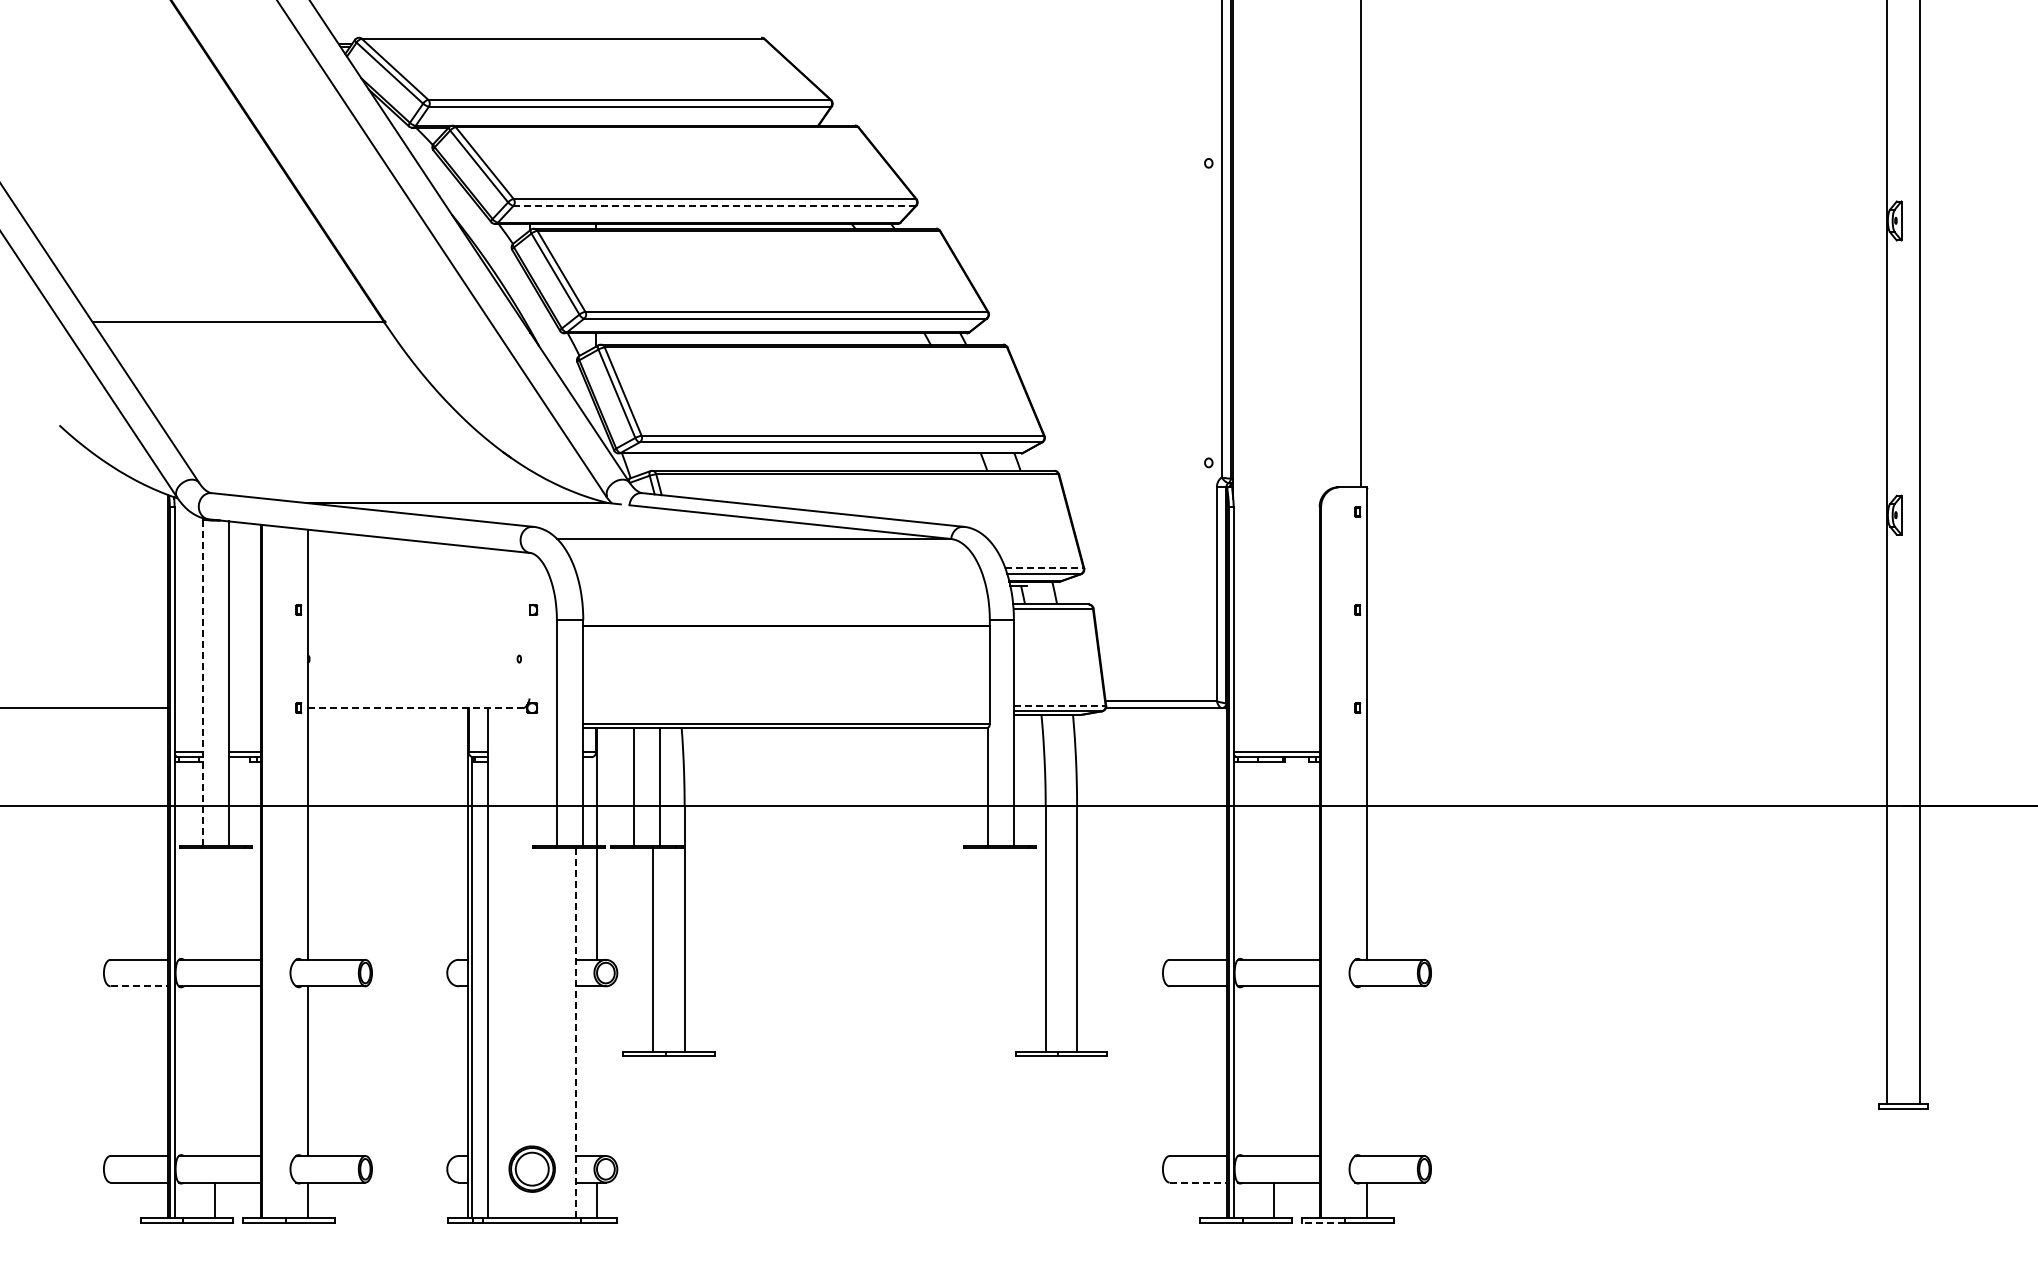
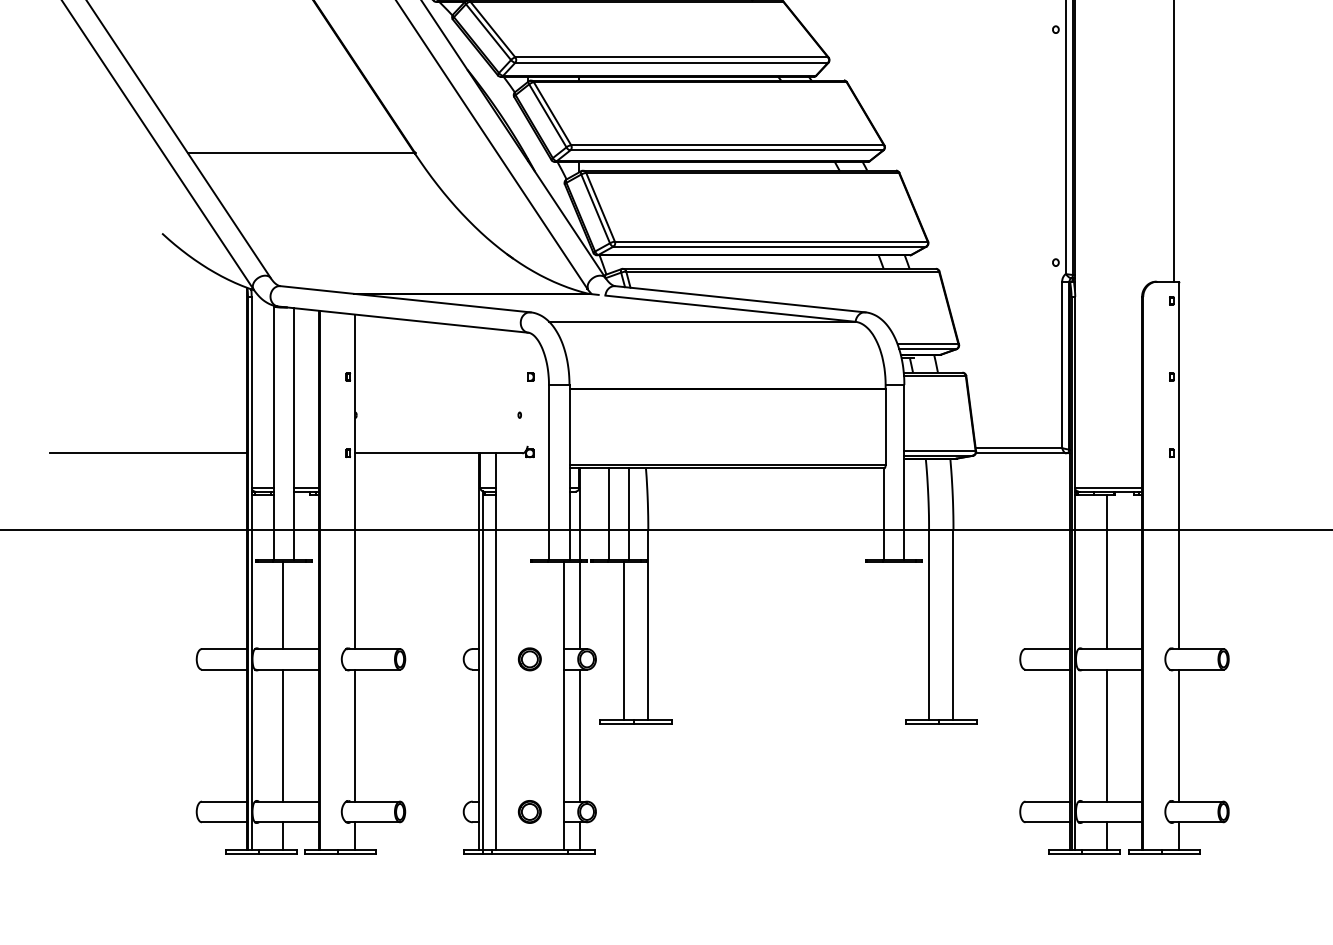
line: (714, 205) -> (671, 62), dashed -> solid
line: (1044, 568) -> (928, 344), dashed -> solid
line: (203, 683) -> (274, 434), dashed -> solid
line: (1059, 705) -> (939, 451), dashed -> solid
line: (415, 708) -> (439, 453), dashed -> solid
line: (1274, 860) -> (1106, 571), added
line: (215, 903) -> (283, 605), added
part: (532, 973) -> (530, 659), added
line: (139, 986) -> (224, 669), dashed -> solid
line: (576, 1032) -> (564, 705), dashed -> solid
line: (215, 1071) -> (283, 735), added
line: (597, 1071) -> (580, 735), added
line: (1274, 1071) -> (1106, 735), added
line: (1366, 1071) -> (1178, 735), added
part: (532, 1169) -> (530, 812), size x0.62
line: (1198, 1182) -> (1047, 822), dashed -> solid
line: (1323, 1223) -> (1145, 854), dashed -> solid

